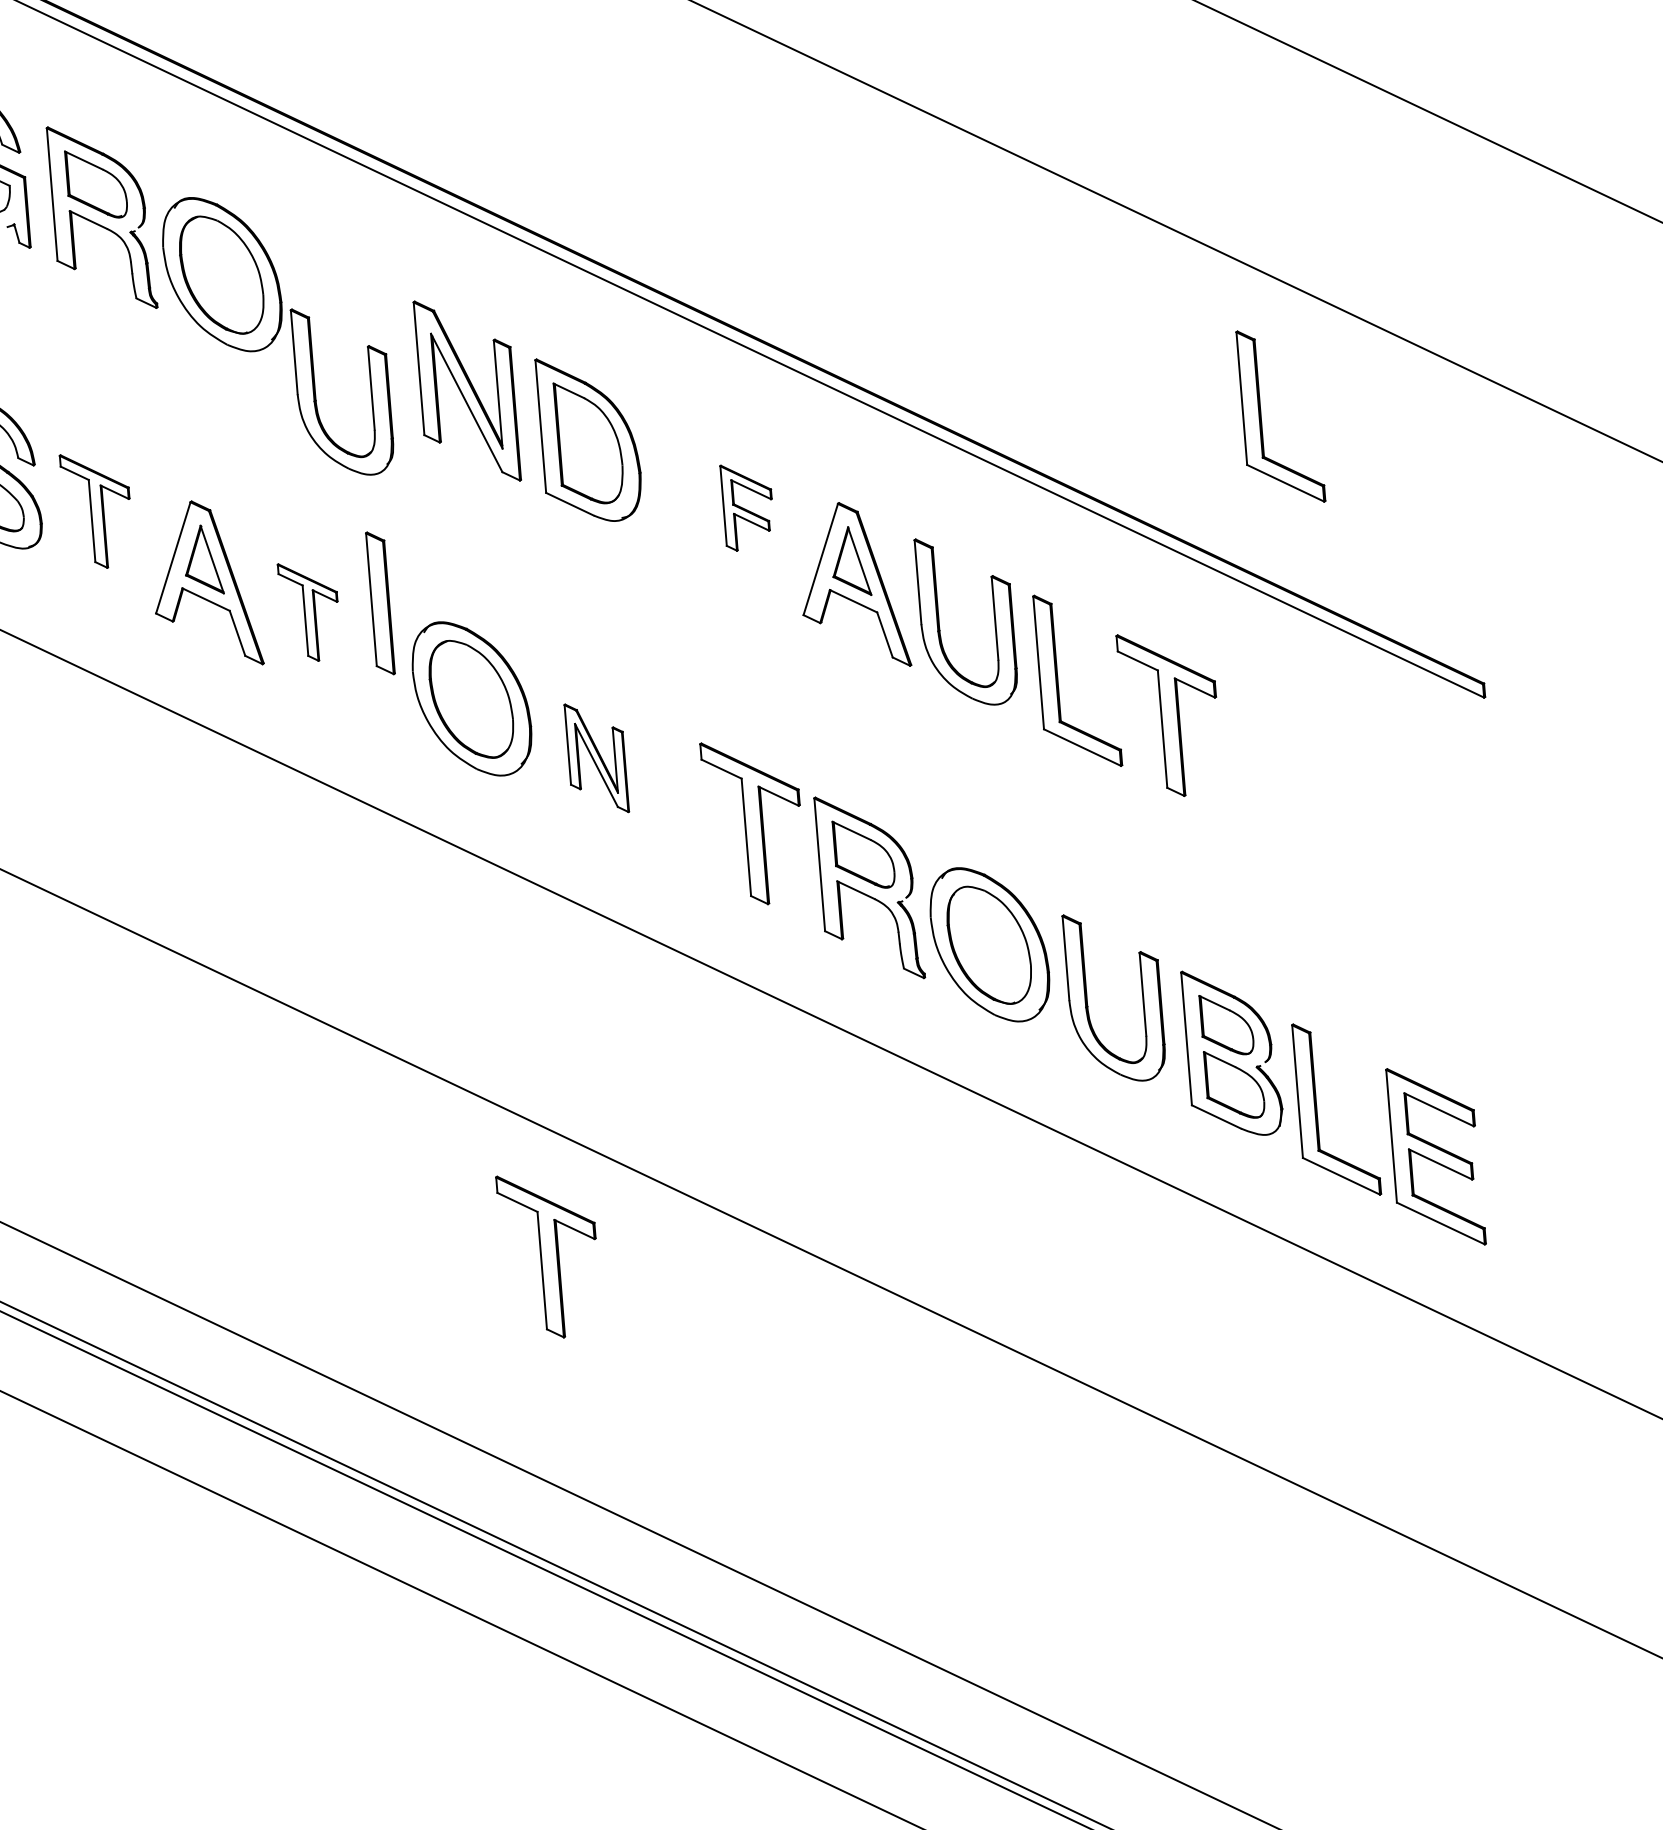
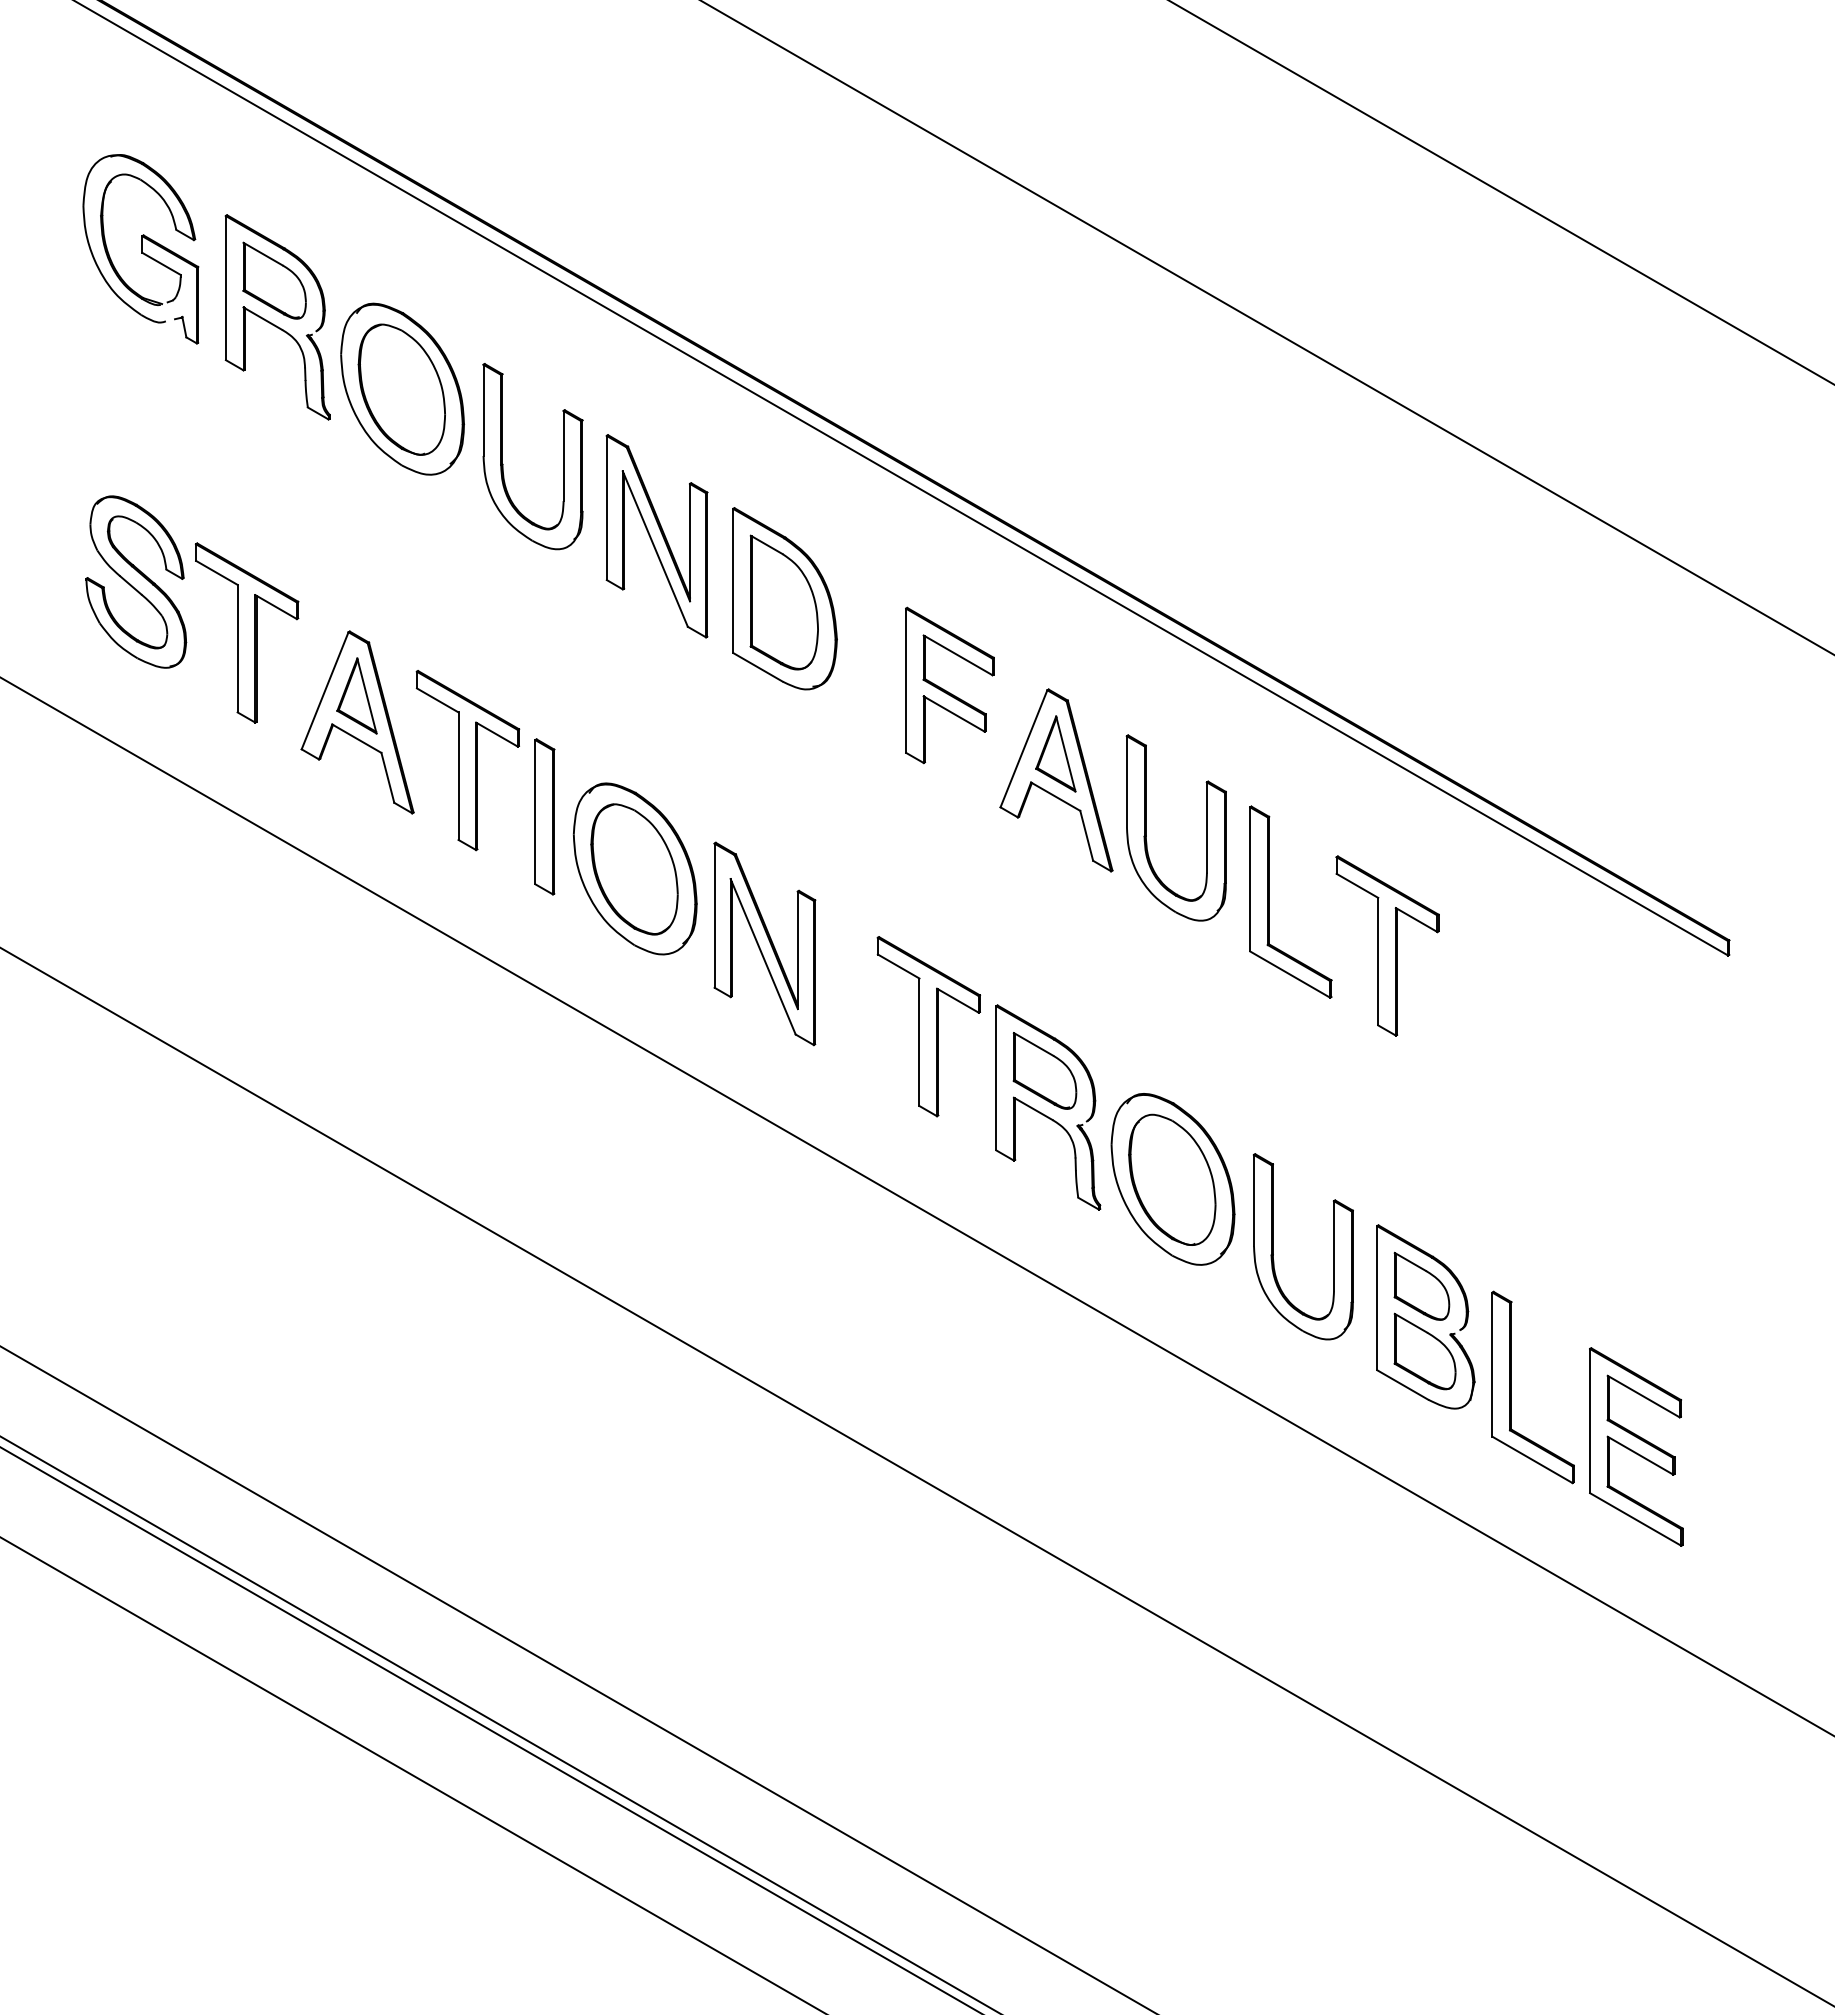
part: (315, 393) -> (502, 456), moved
part: (1261, 418) -> (1511, 634), removed
part: (747, 506) -> (949, 685), size x1.67
part: (97, 509) -> (247, 632), size x1.43
part: (380, 603) -> (544, 816), moved
part: (309, 611) -> (467, 760), size x1.67
part: (596, 757) -> (764, 943), size x1.67
part: (549, 1255) -> (670, 1476), removed

